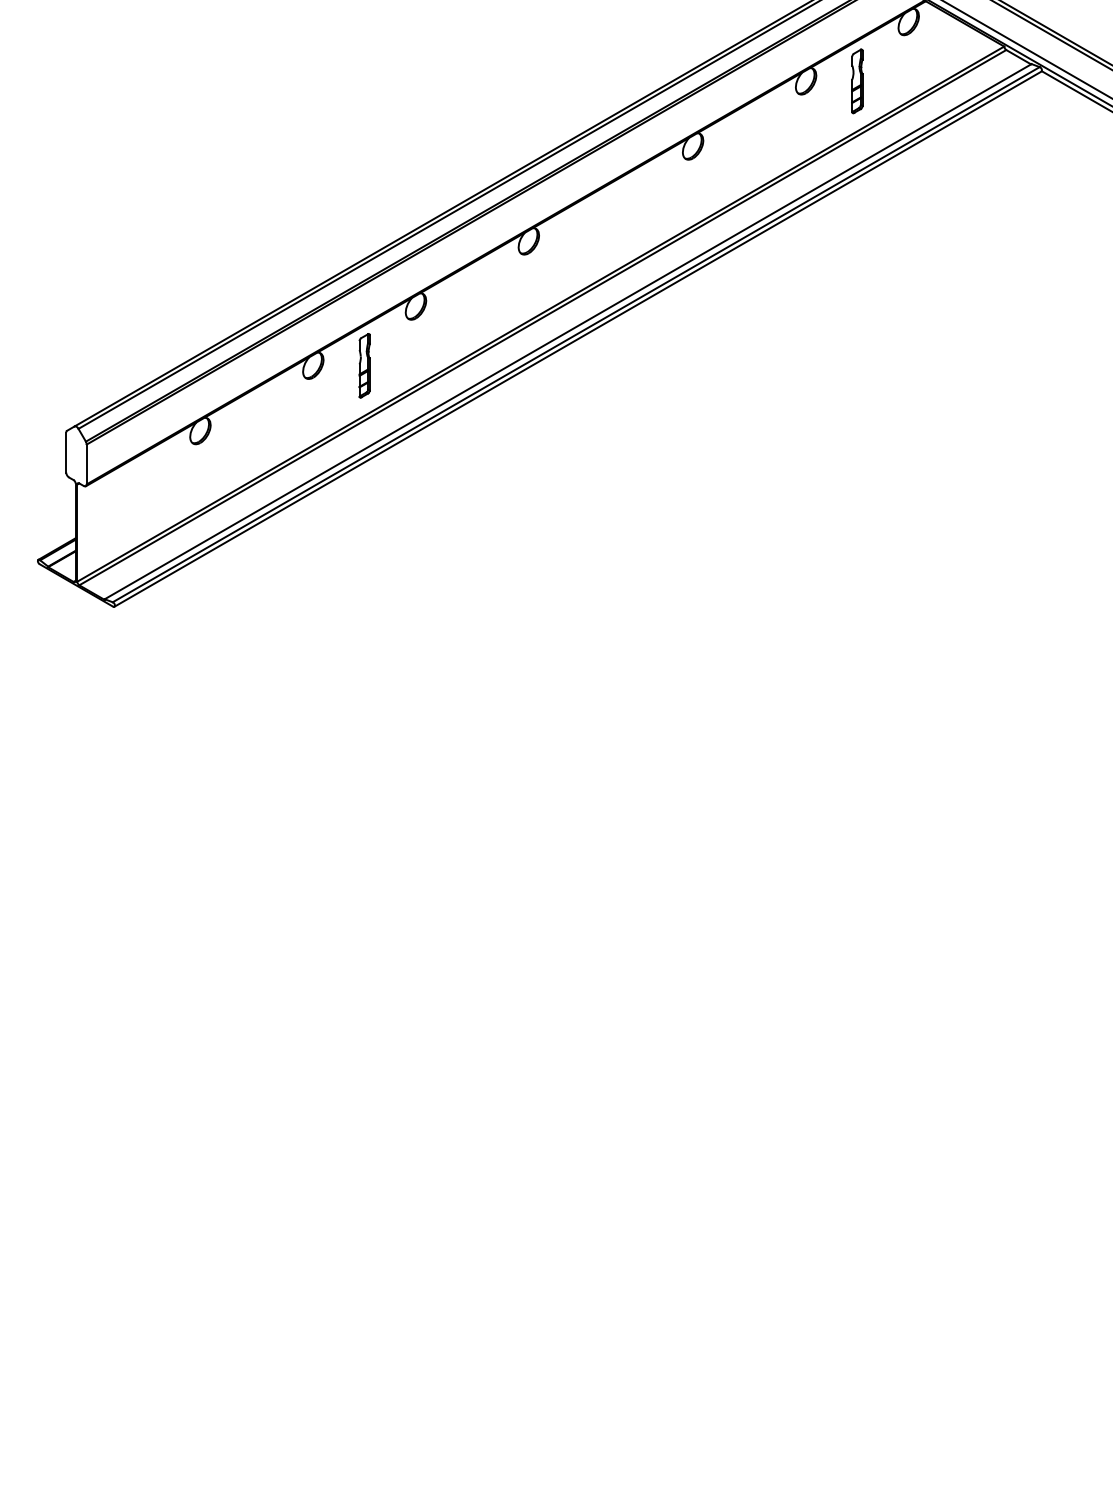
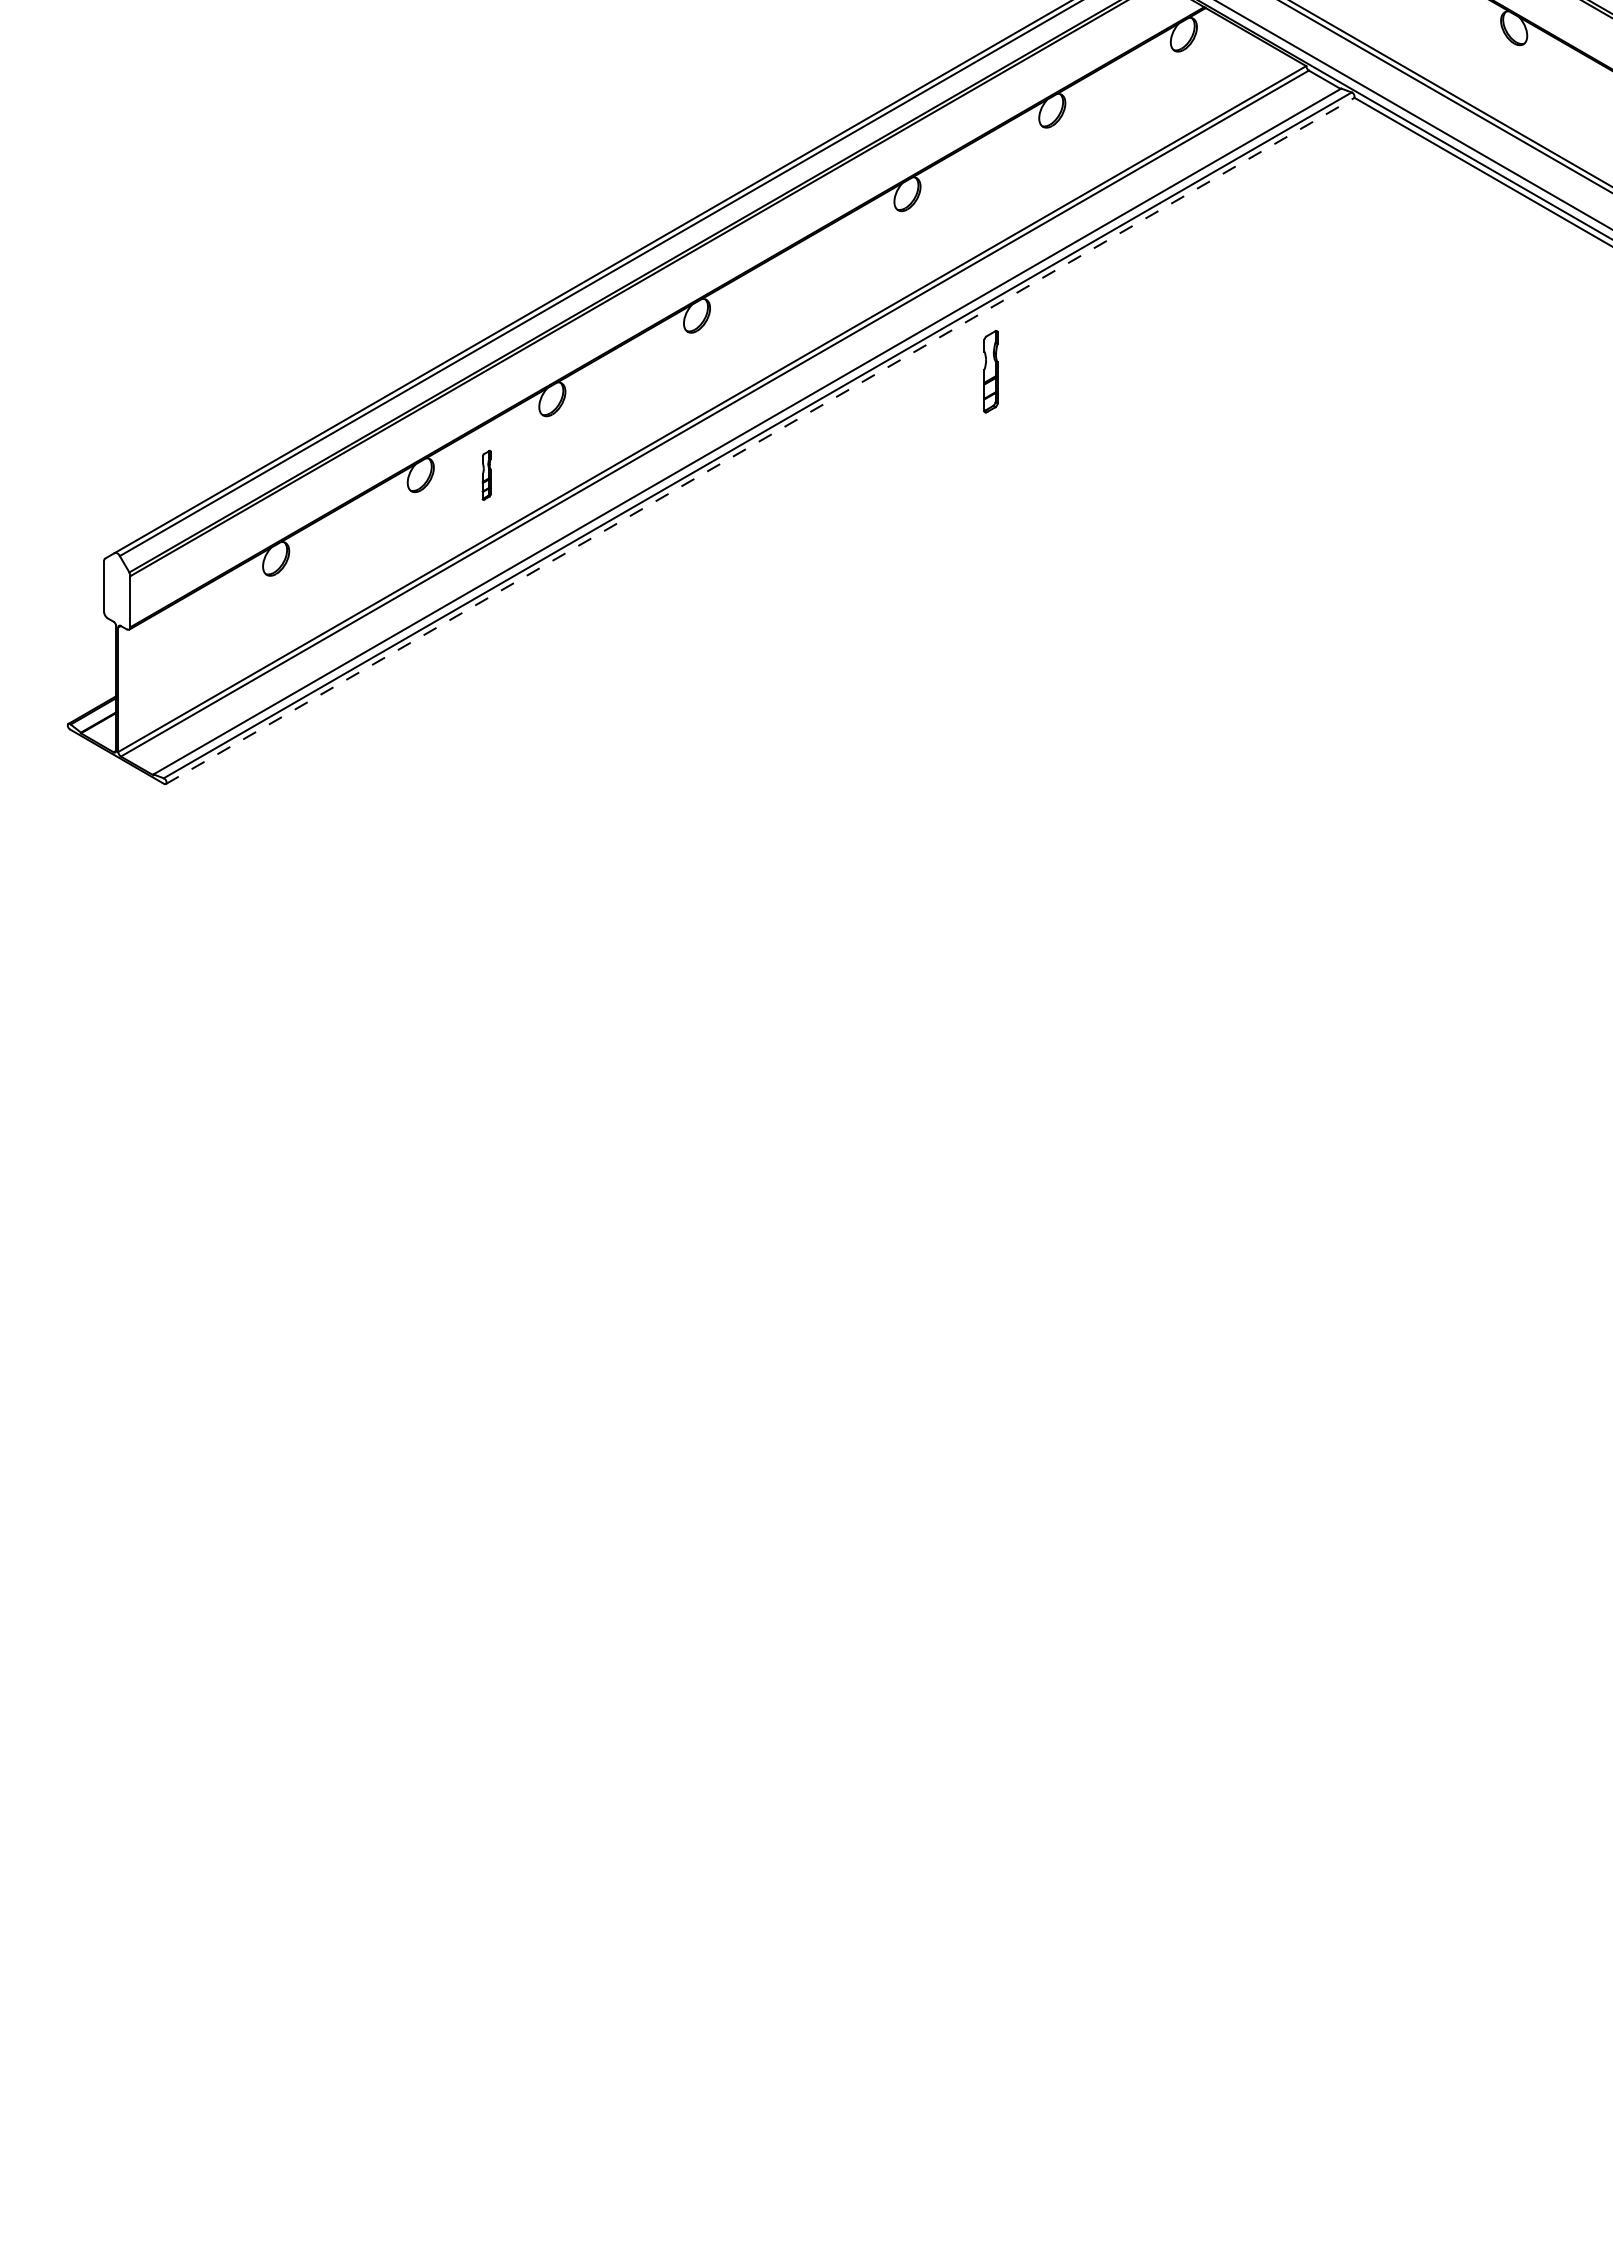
part: (856, 81) -> (990, 371), moved
line: (577, 339) -> (759, 441), solid -> dashed
part: (364, 365) -> (486, 475), size x0.6

